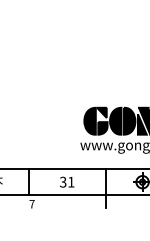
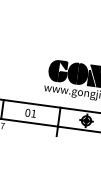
text: (62, 182) -> (27, 113), 31 -> 01

